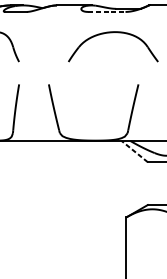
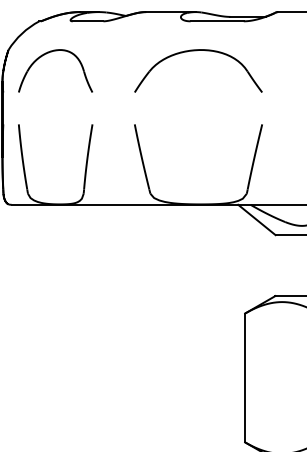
line: (107, 12) -> (217, 21), dashed -> solid
part: (111, 33) -> (196, 51), moved
line: (134, 151) -> (256, 219), dashed -> solid

